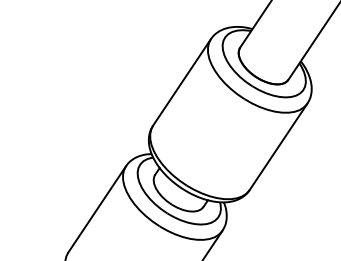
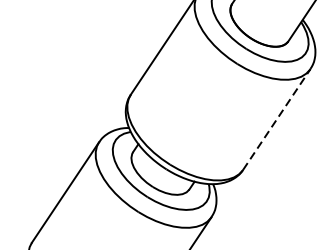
line: (278, 146) -> (276, 119), solid -> dashed

